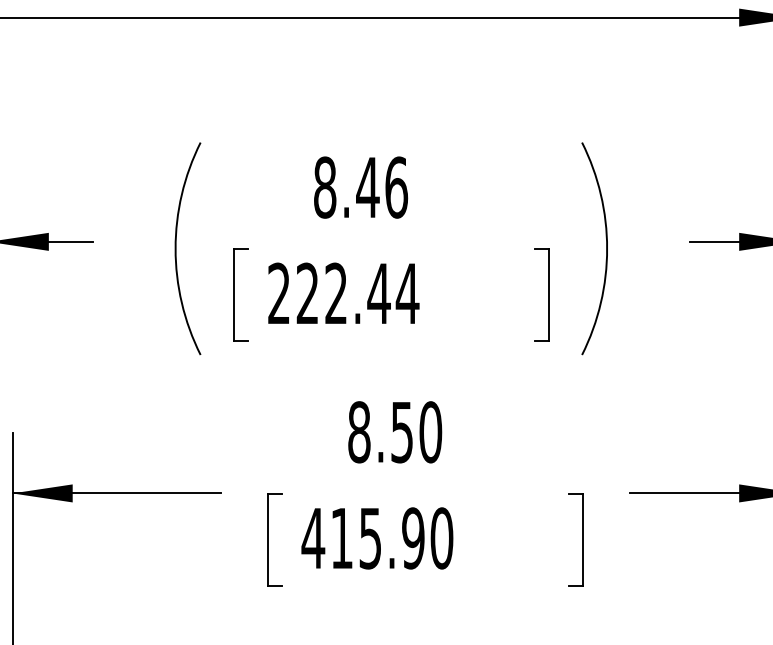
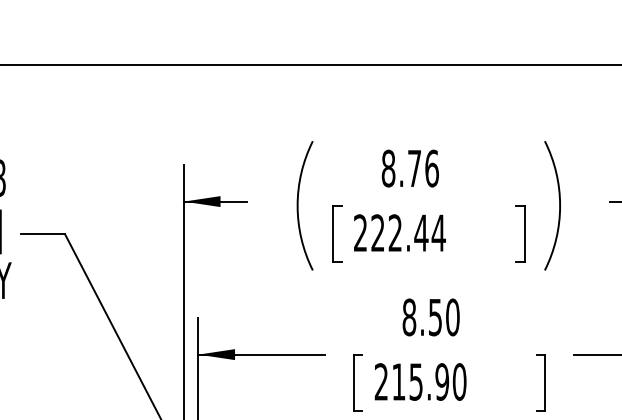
text: (367, 187) -> (414, 168), 8.46 -> 8.76
text: (313, 537) -> (381, 381), 415.90 -> 215.90

